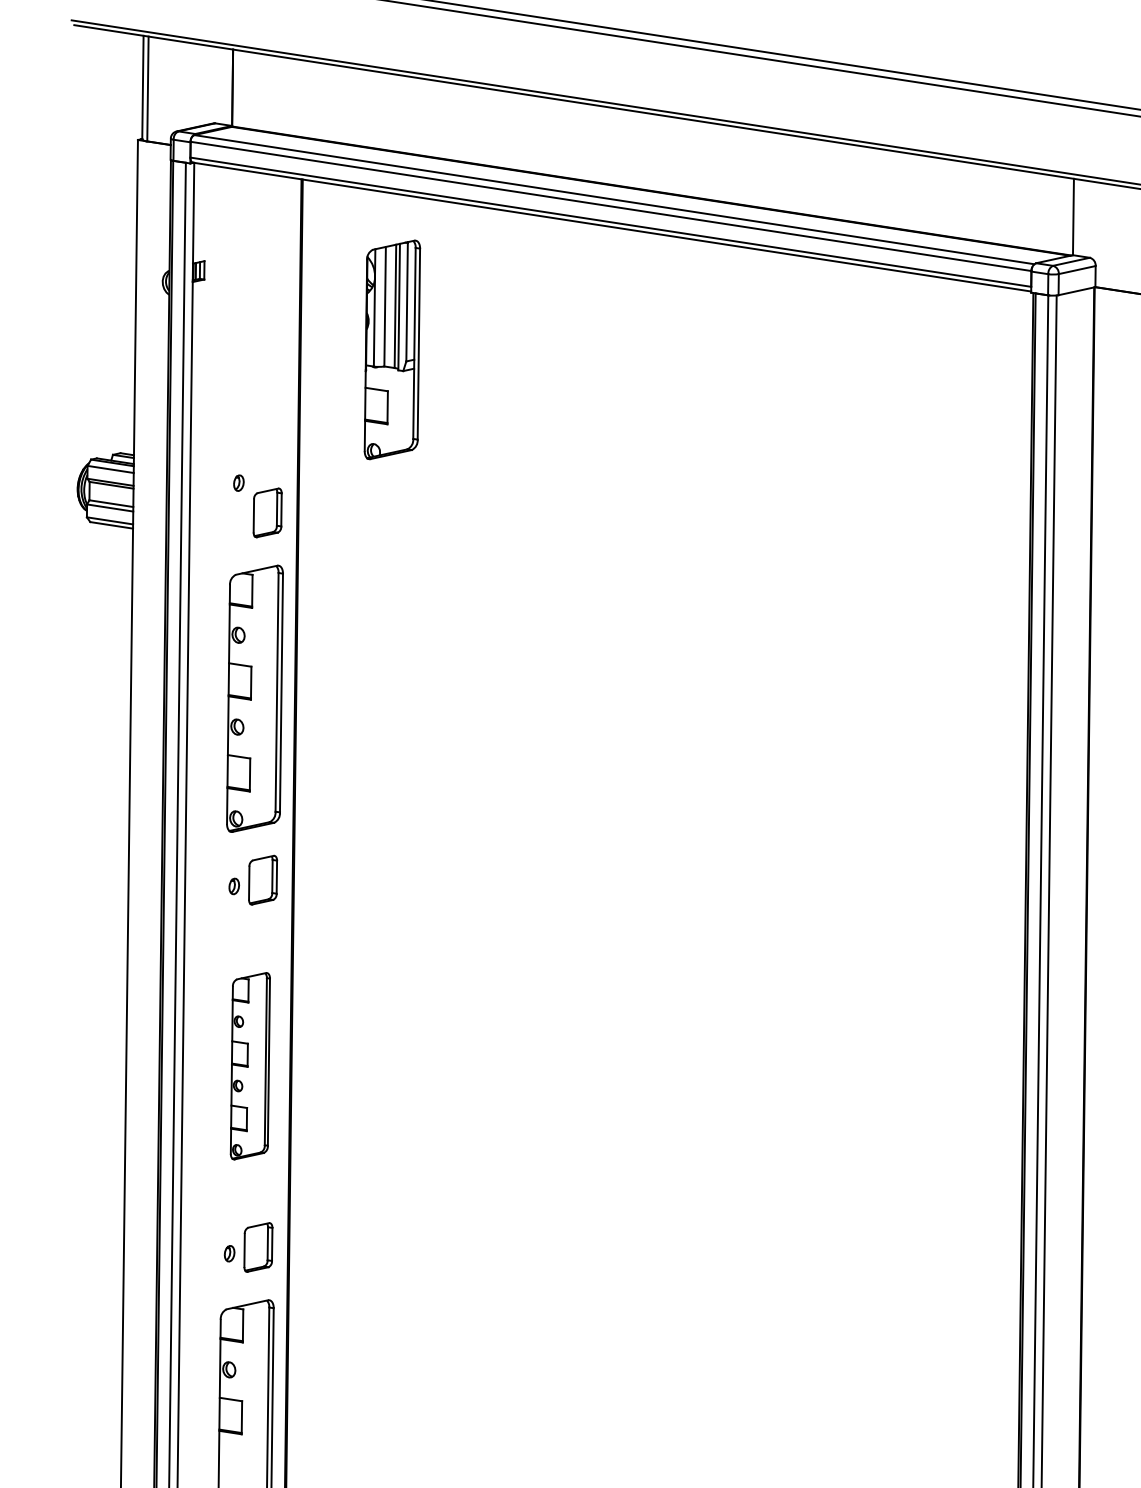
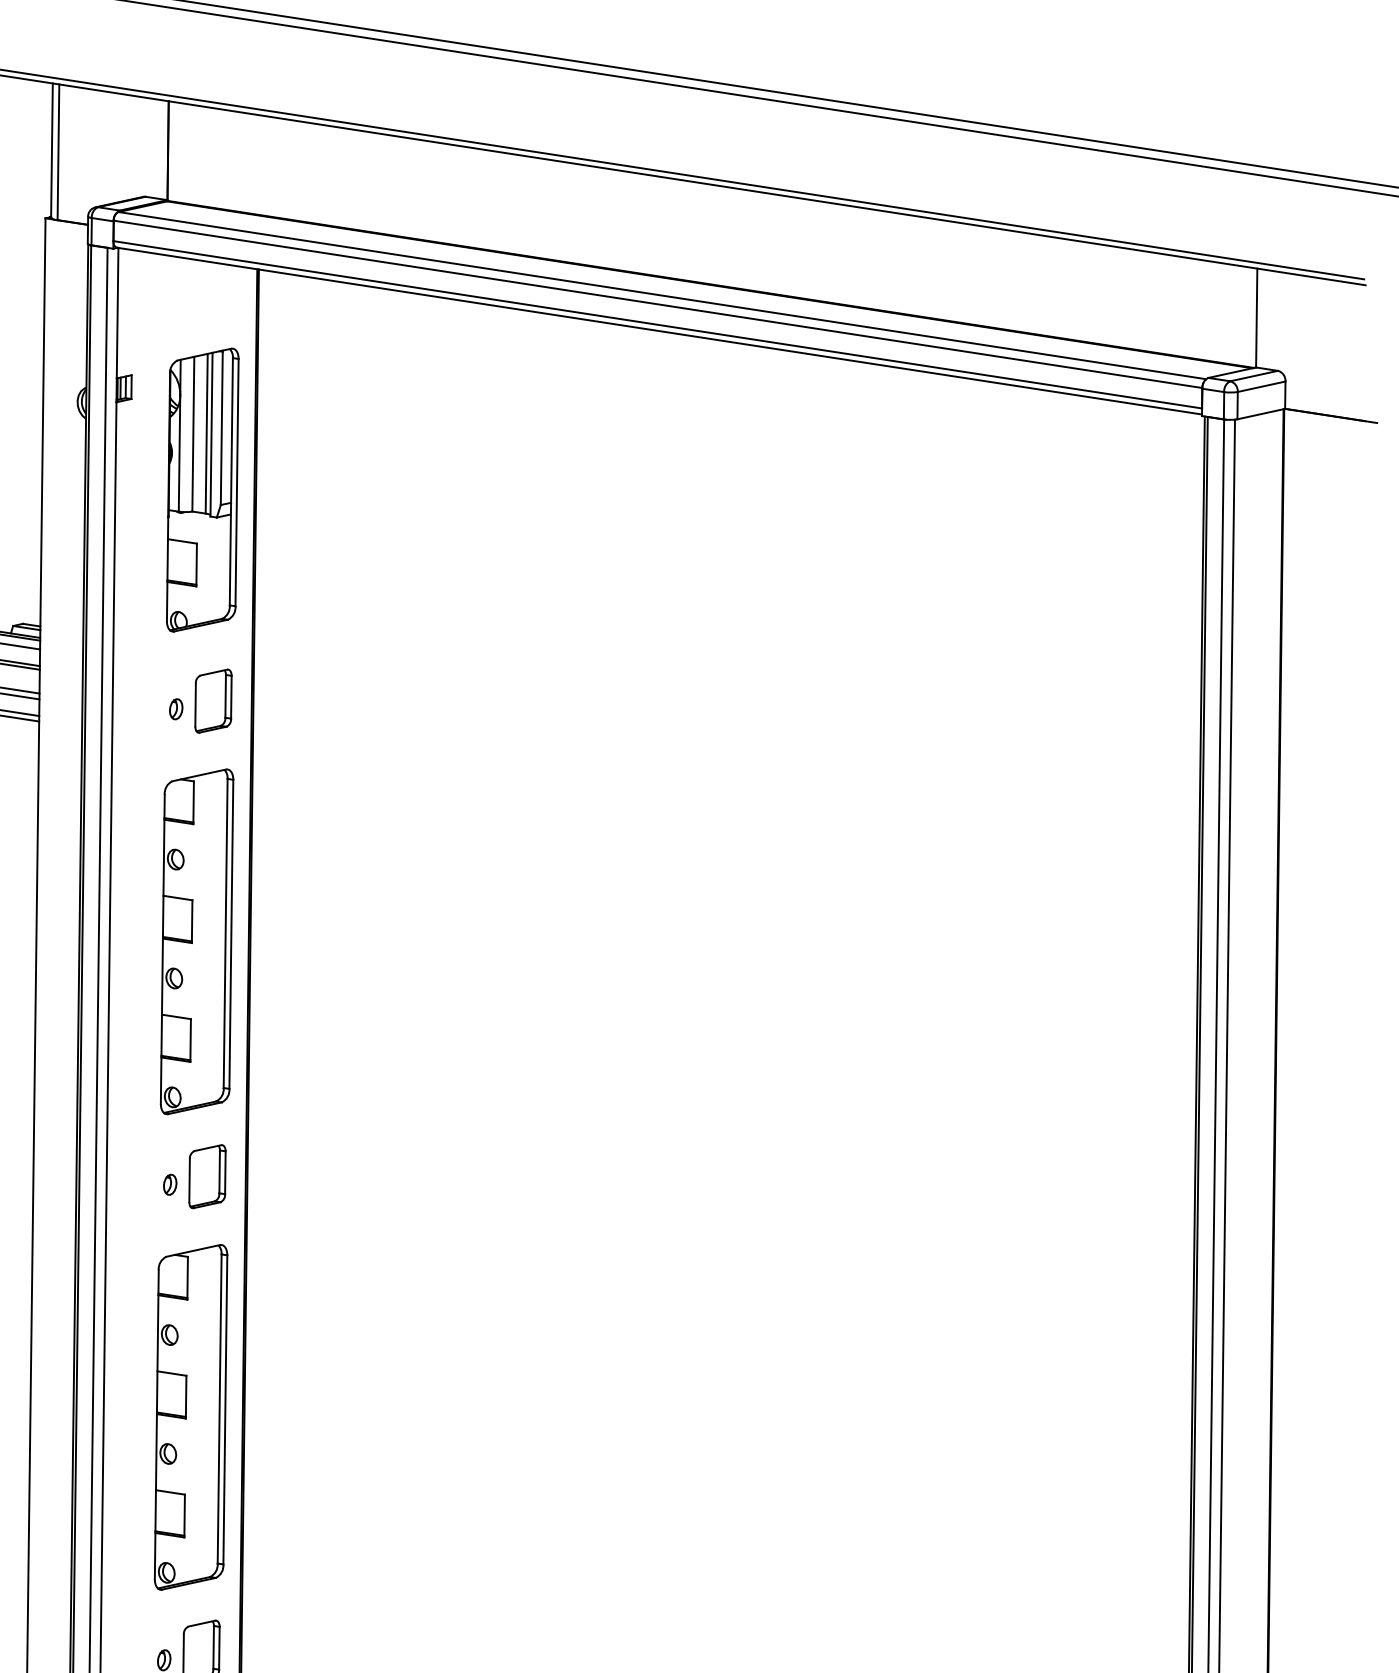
part: (392, 349) -> (202, 489), moved
part: (238, 482) -> (175, 708), moved
part: (250, 1066) -> (191, 1417), size x1.43

